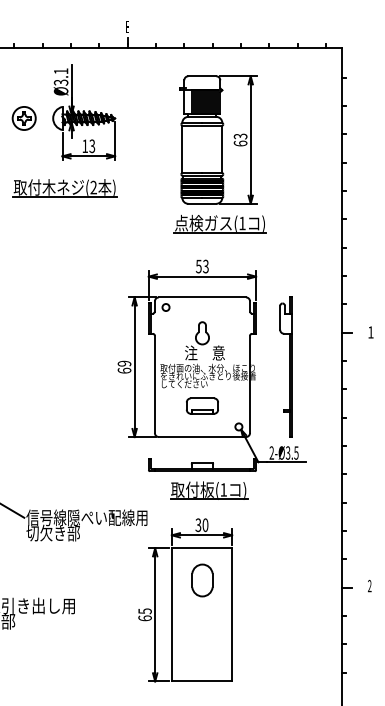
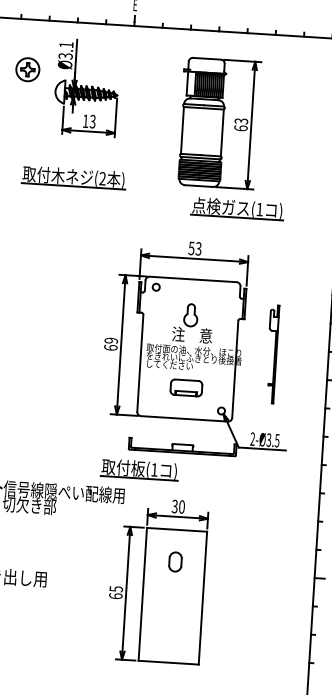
part: (23, 118) -> (27, 69), moved
part: (64, 188) -> (73, 177), moved
part: (219, 223) -> (236, 208), moved
part: (285, 366) -> (271, 353), size x0.7
part: (209, 490) -> (140, 469), moved
part: (202, 580) -> (175, 562), size x0.6

